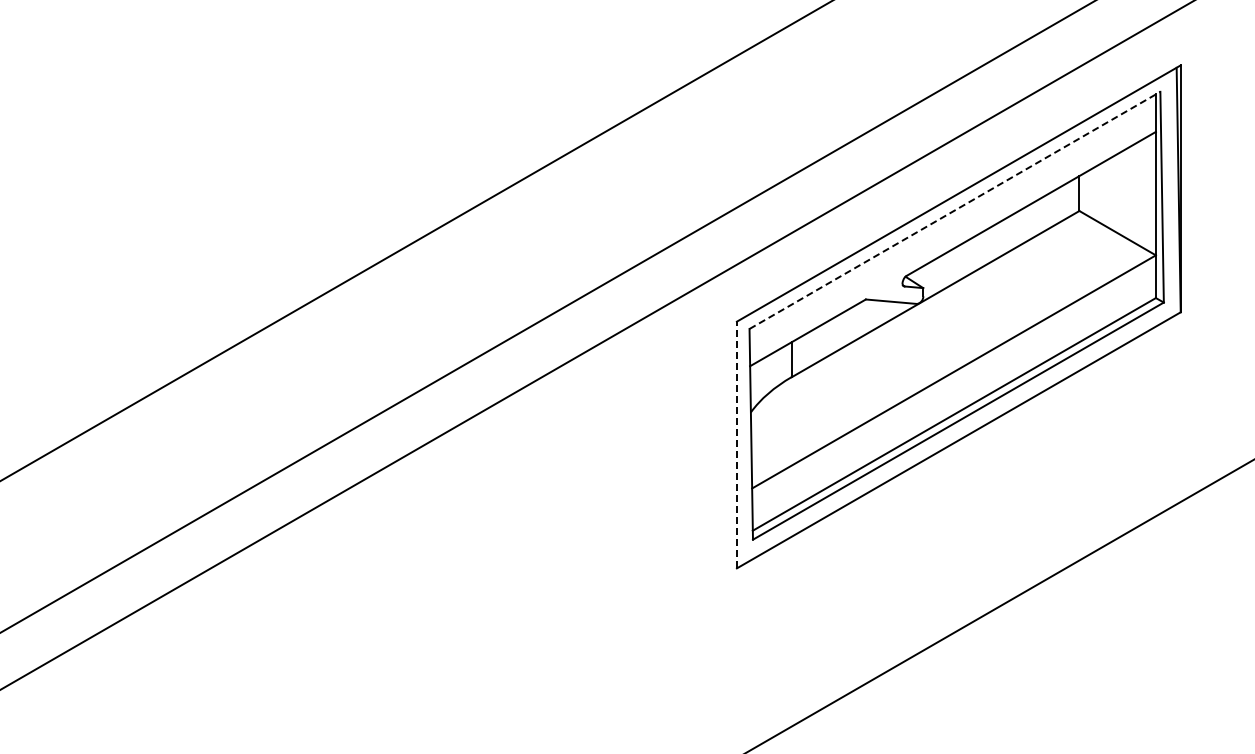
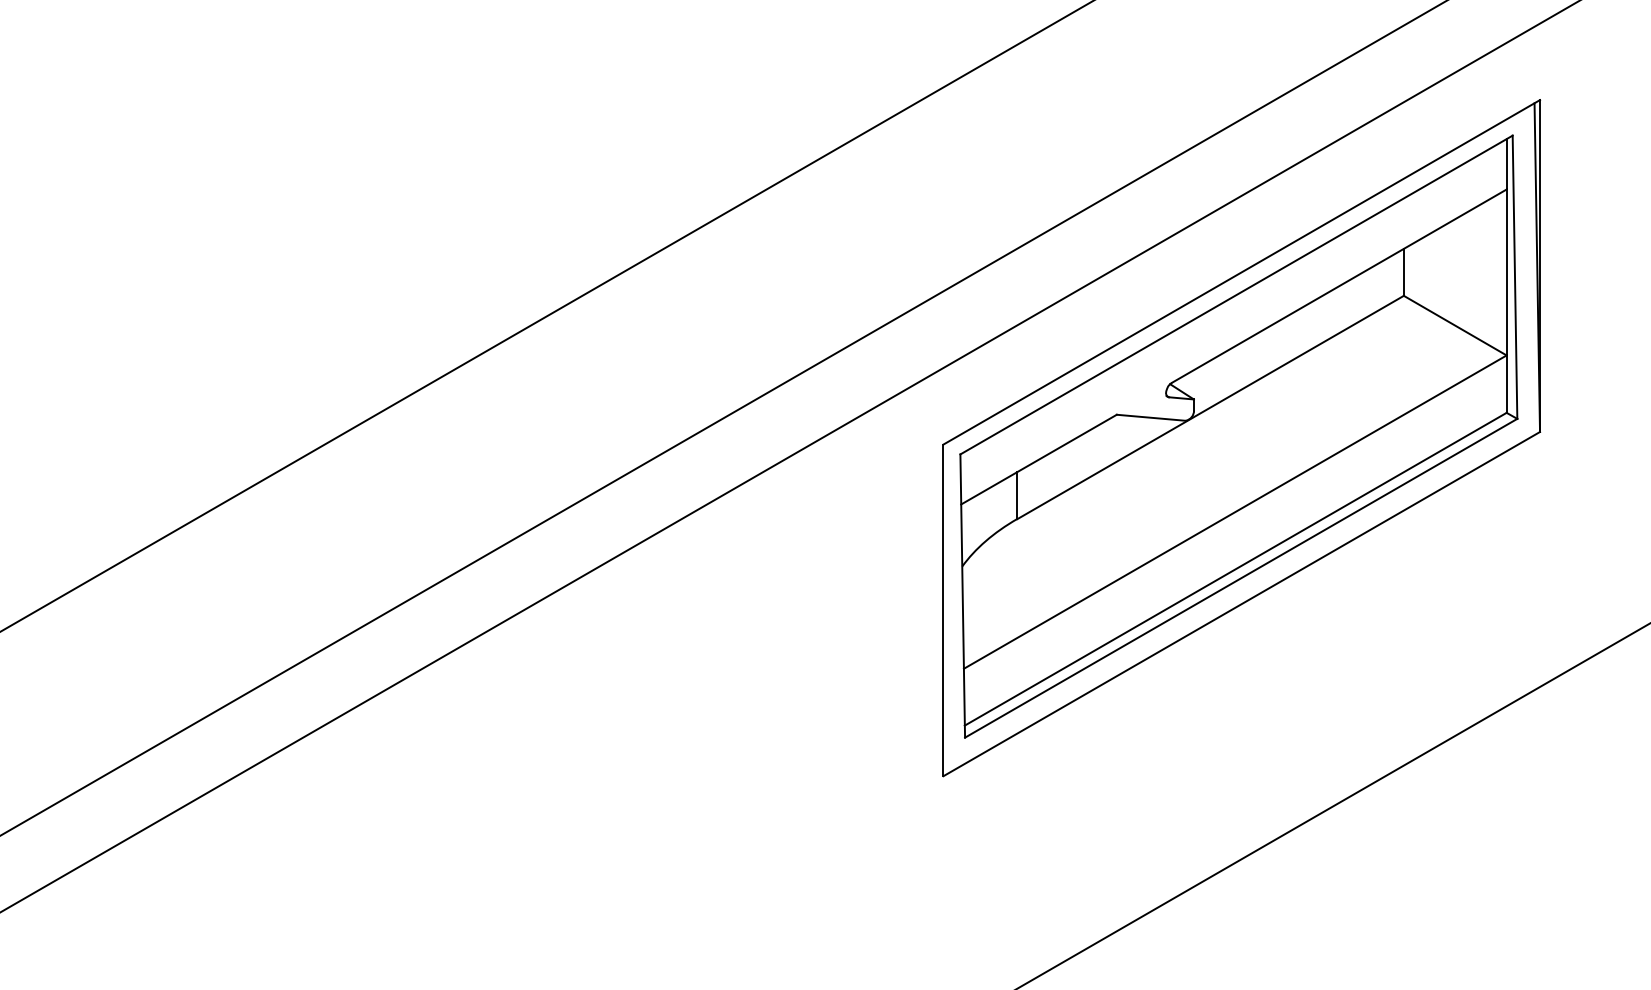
line: (955, 210) -> (1237, 295), dashed -> solid
line: (736, 444) -> (942, 609), dashed -> solid

